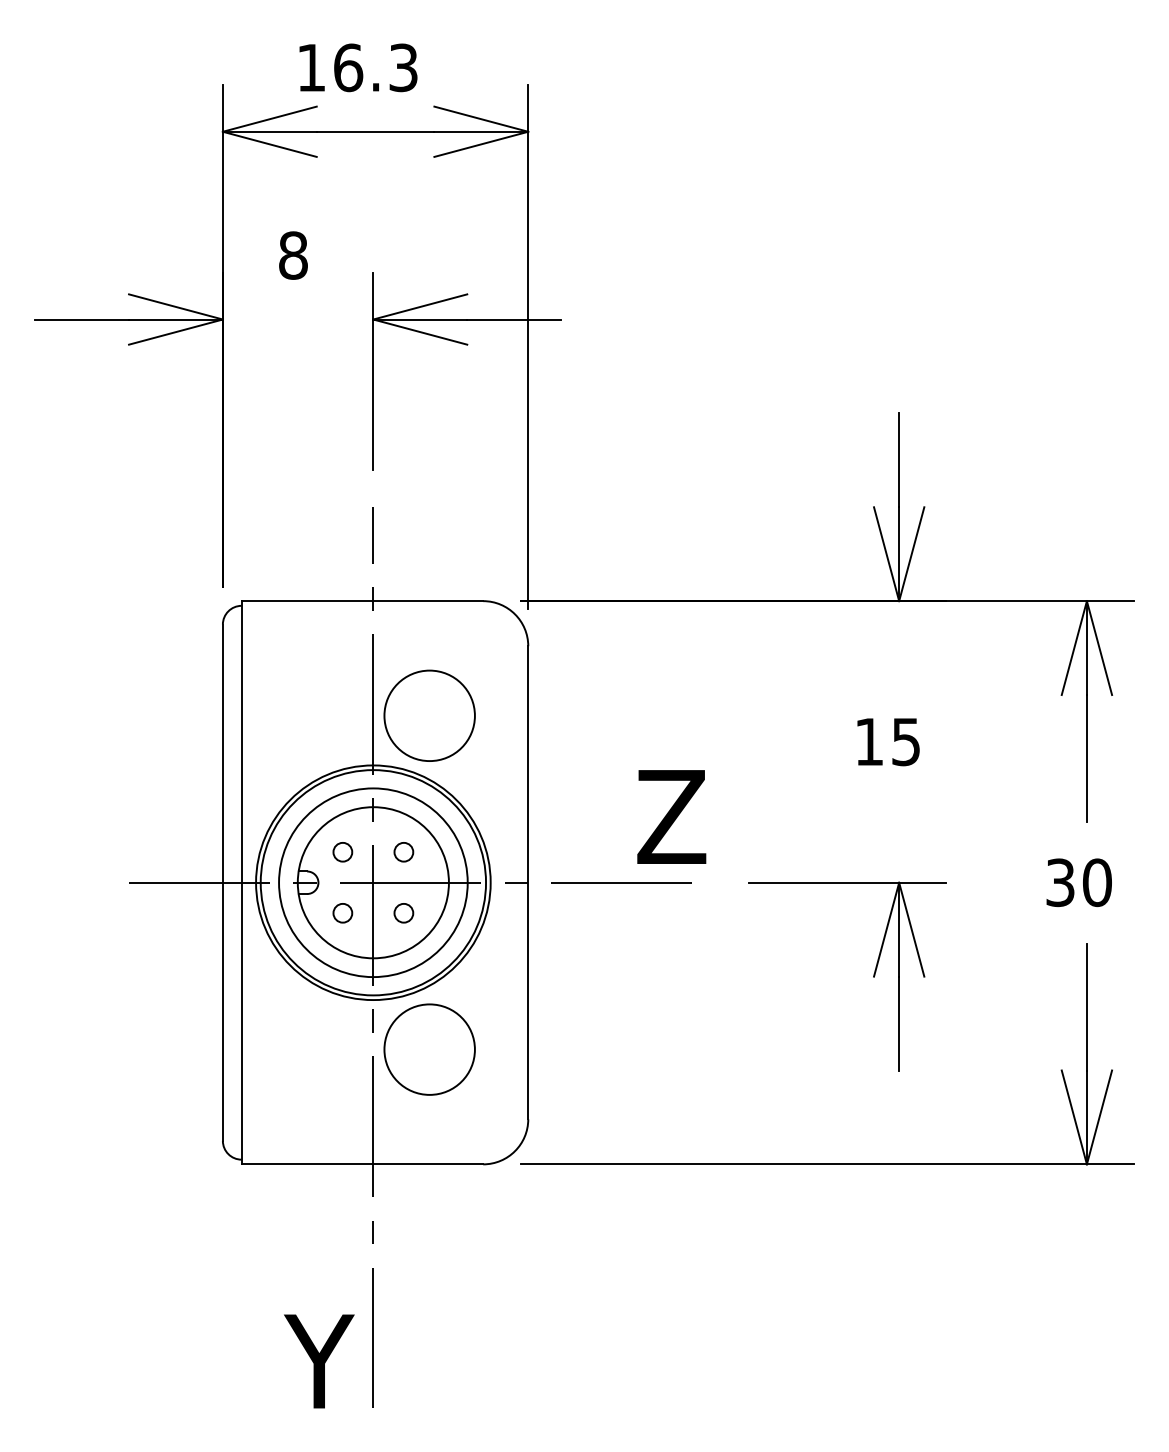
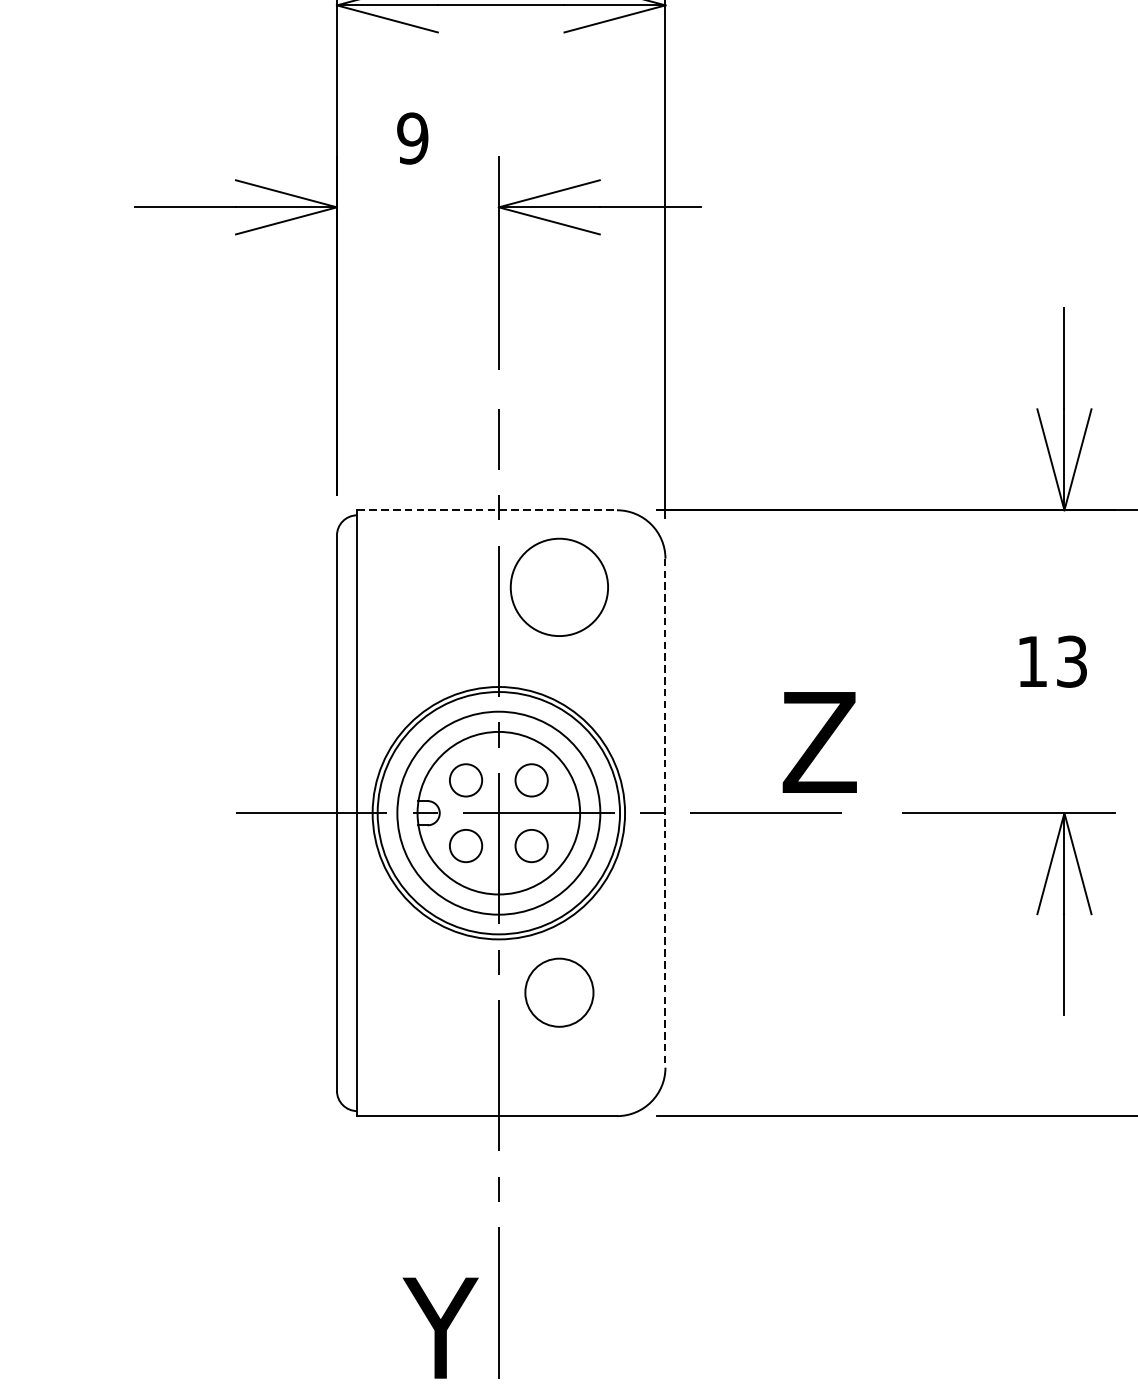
text: (292, 255) -> (411, 138), 8 -> 9
line: (362, 601) -> (487, 510), solid -> dashed
circle: (429, 715) -> (559, 587), moved
text: (906, 741) -> (1072, 661), 15 -> 13
circle: (342, 851) -> (465, 779), size x1.6
circle: (403, 851) -> (531, 779), size x1.6
line: (528, 882) -> (665, 812), solid -> dashed
circle: (342, 912) -> (465, 845), size x1.6
circle: (403, 912) -> (531, 845), size x1.6
circle: (429, 1049) -> (559, 992), size x0.7

